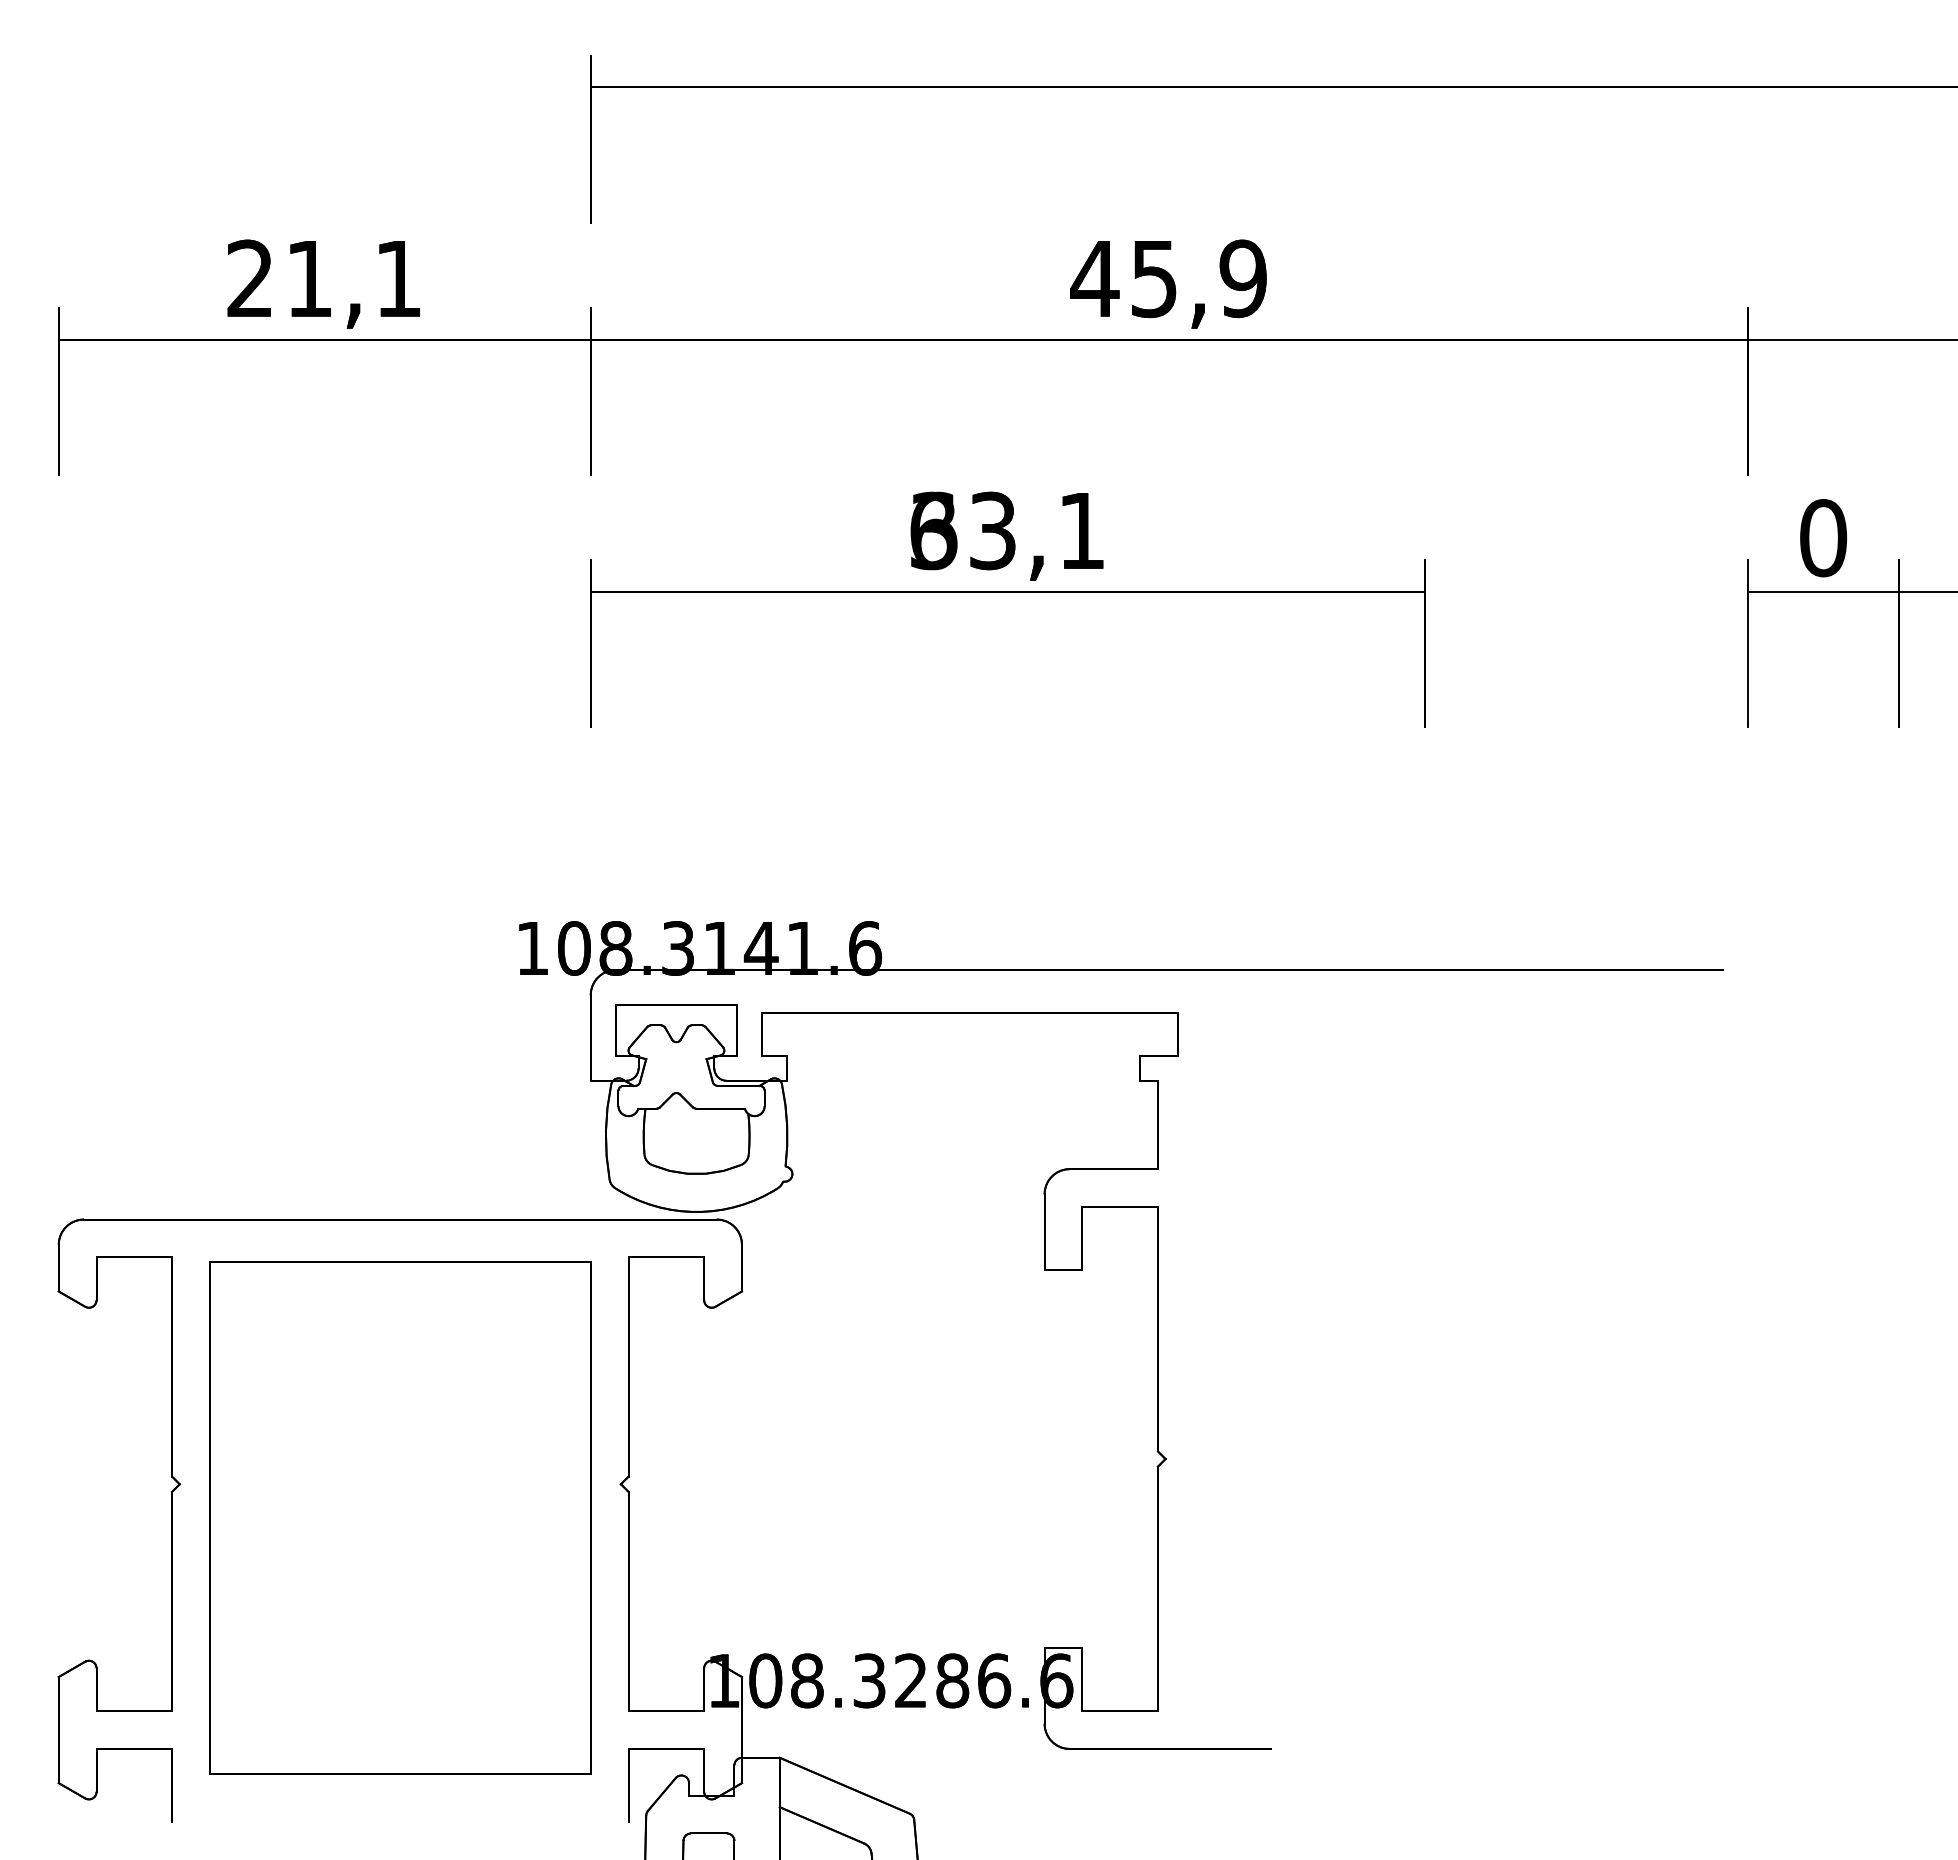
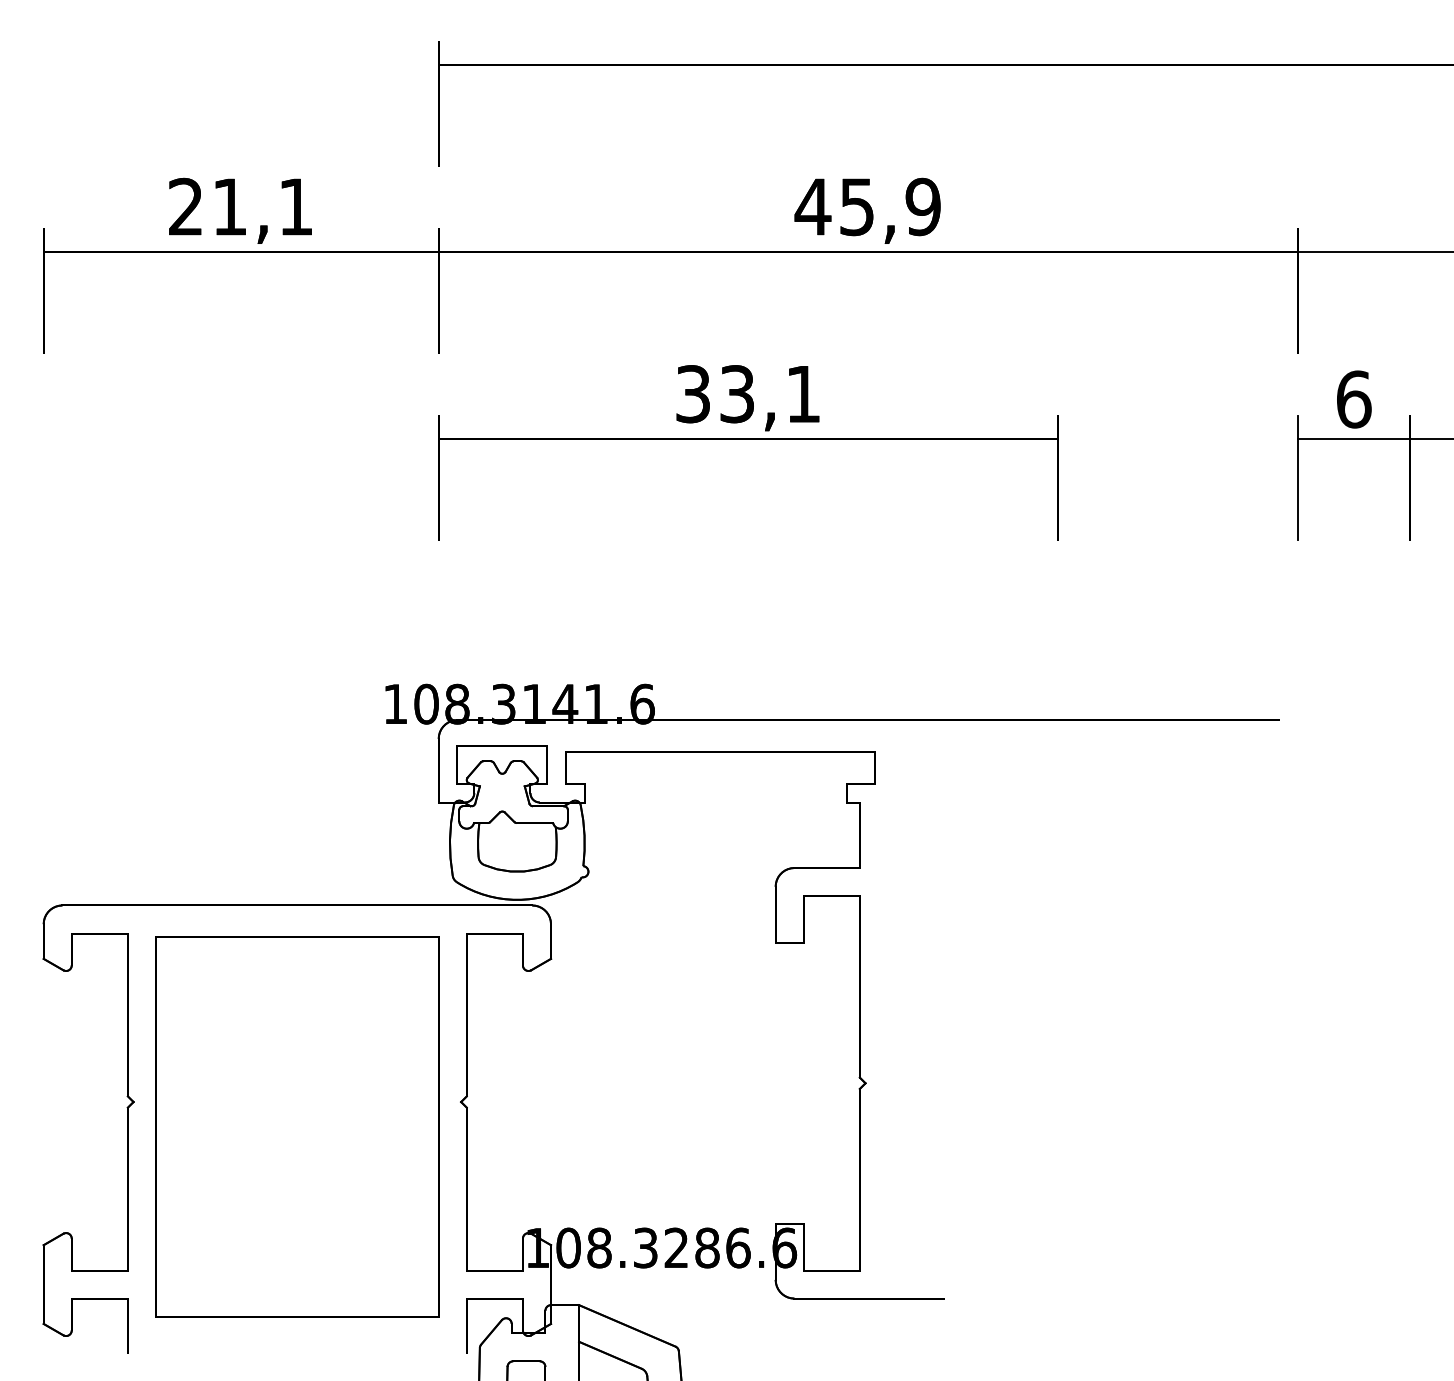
text: (933, 530) -> (693, 393), 63,1 -> 33,1
text: (1823, 538) -> (1354, 399), 0 -> 6

